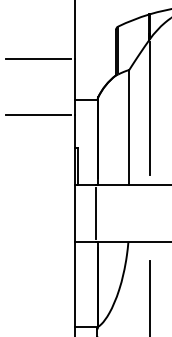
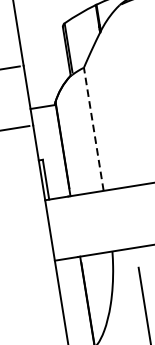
line: (150, 107) -> (113, 104), removed
line: (129, 127) -> (94, 129), solid -> dashed
line: (96, 213) -> (73, 226), removed

